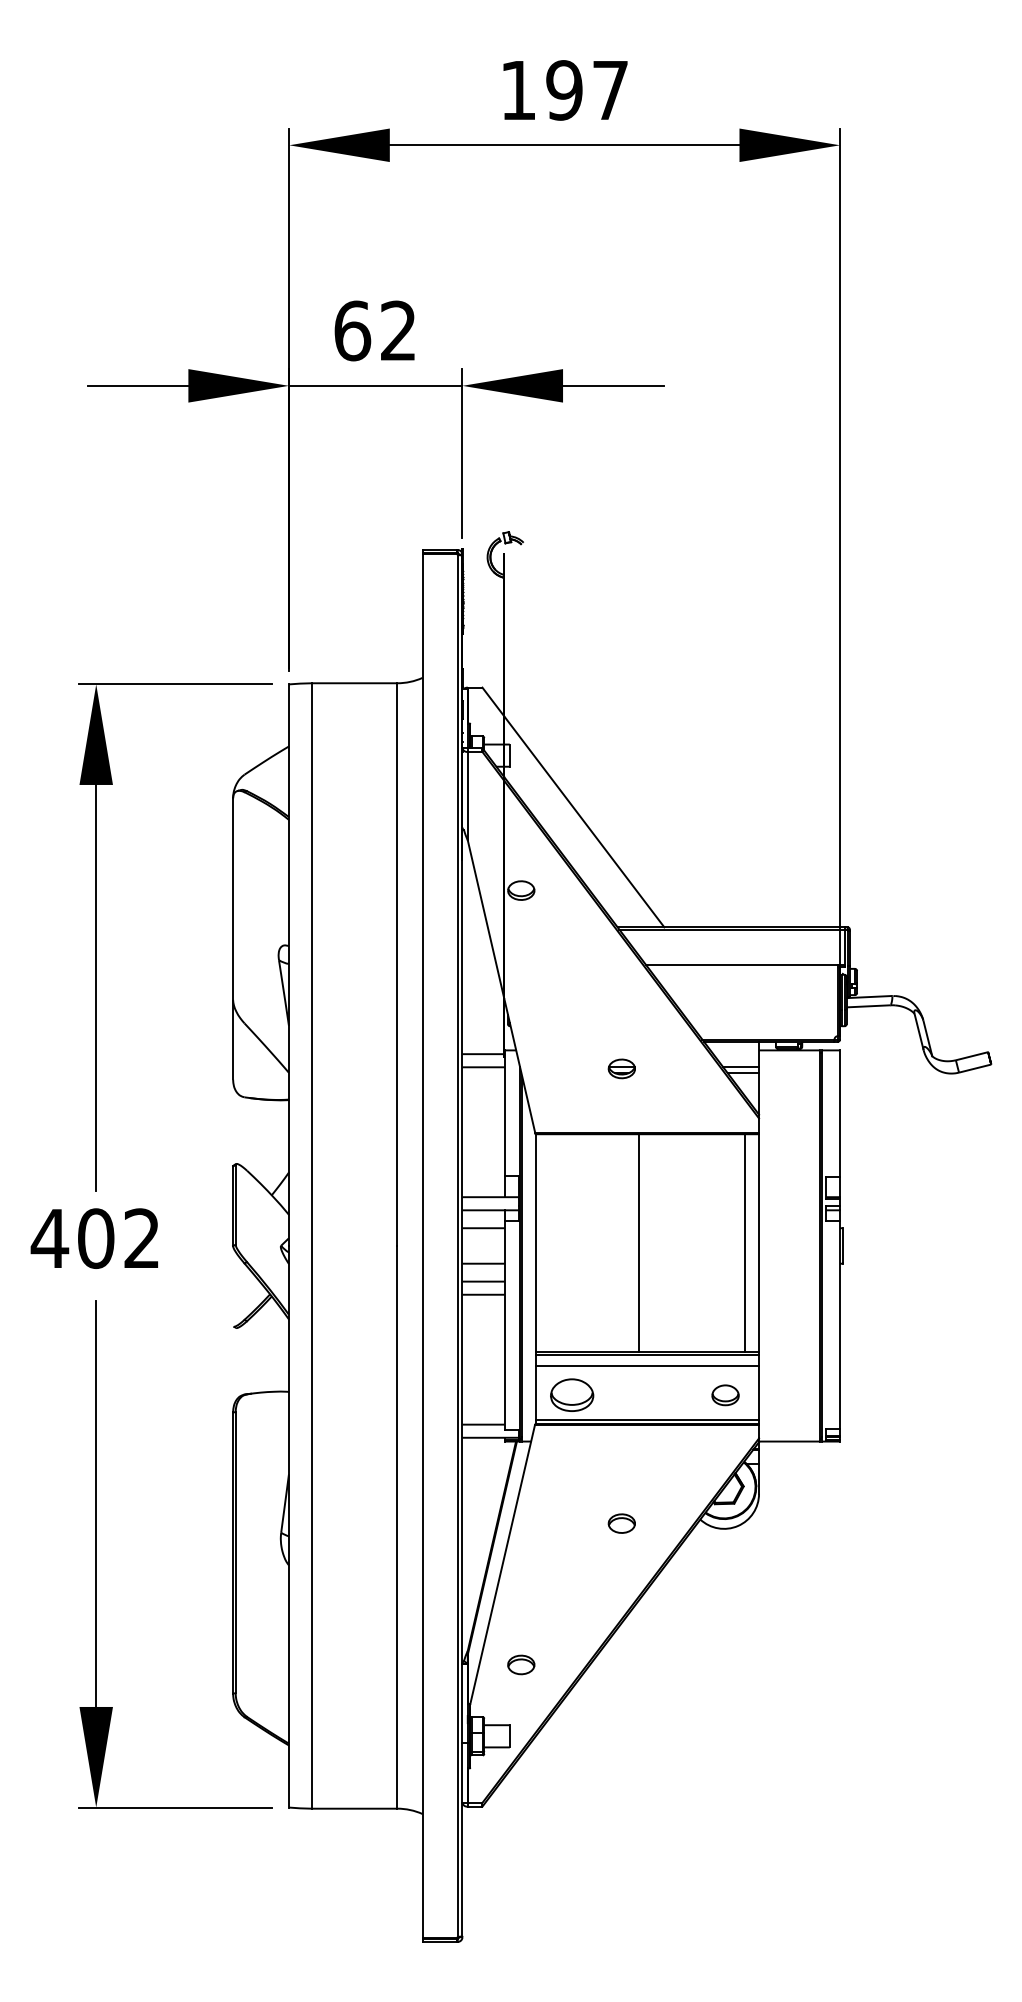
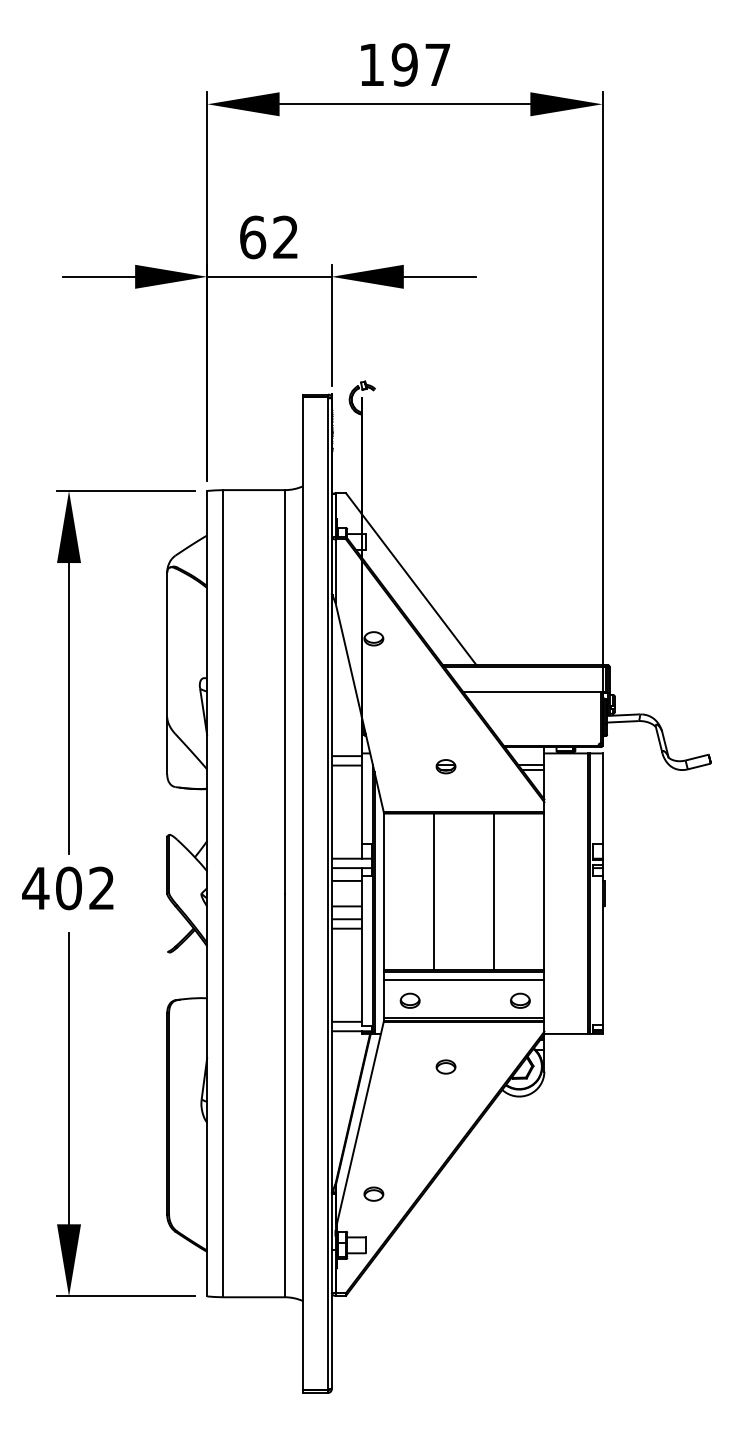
line: (639, 1243) -> (434, 891), moved
line: (745, 1243) -> (494, 891), moved
part: (571, 1395) -> (409, 1000), size x0.62
part: (621, 1523) -> (445, 1066), moved

